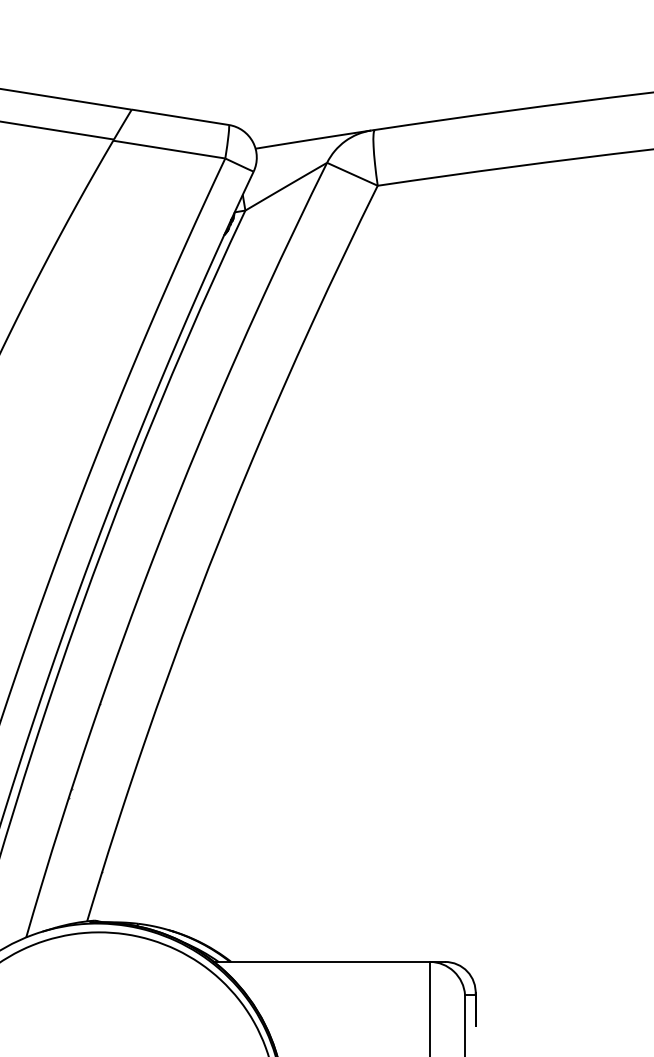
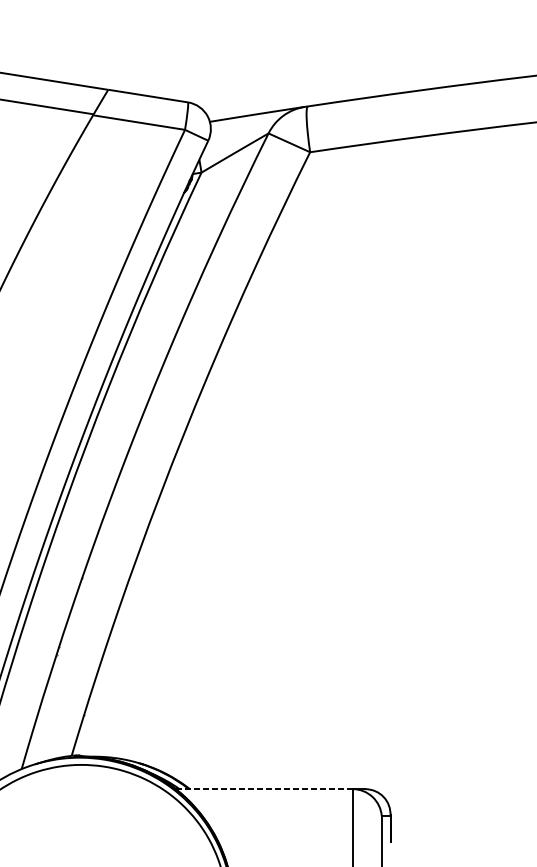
line: (321, 961) -> (263, 788), solid -> dashed

